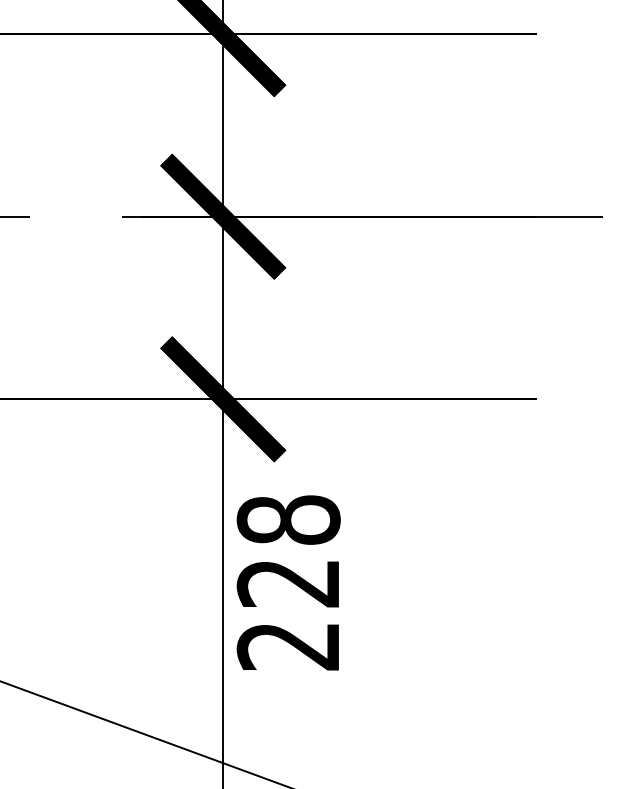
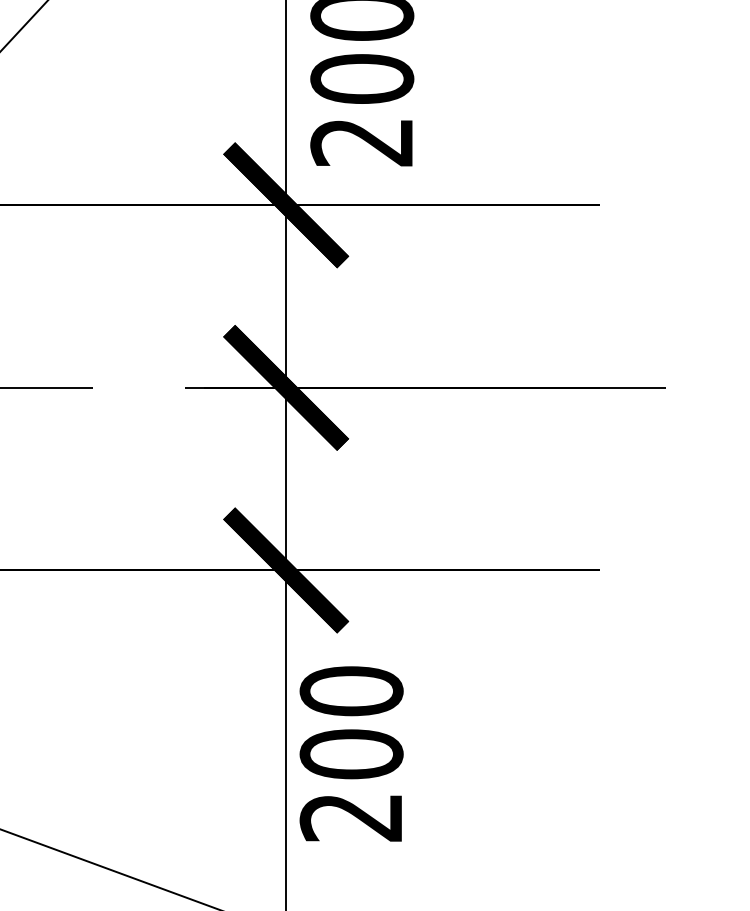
text: (288, 551) -> (351, 722), 228 -> 200

